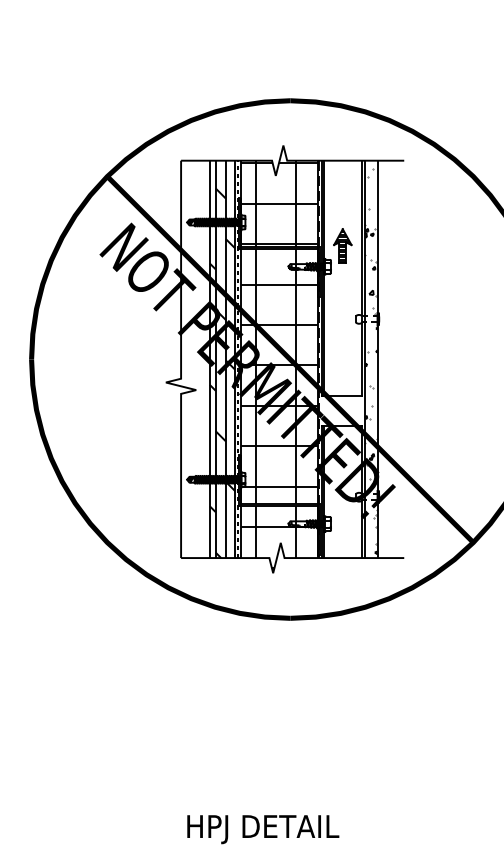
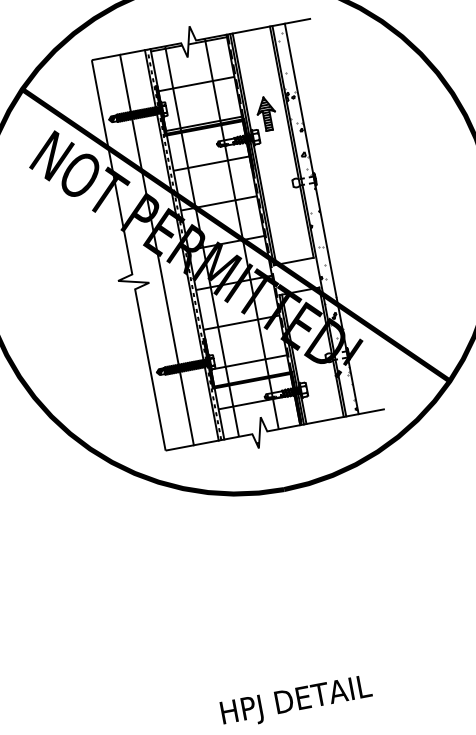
hatch: (222, 359) -> (169, 247), removed

